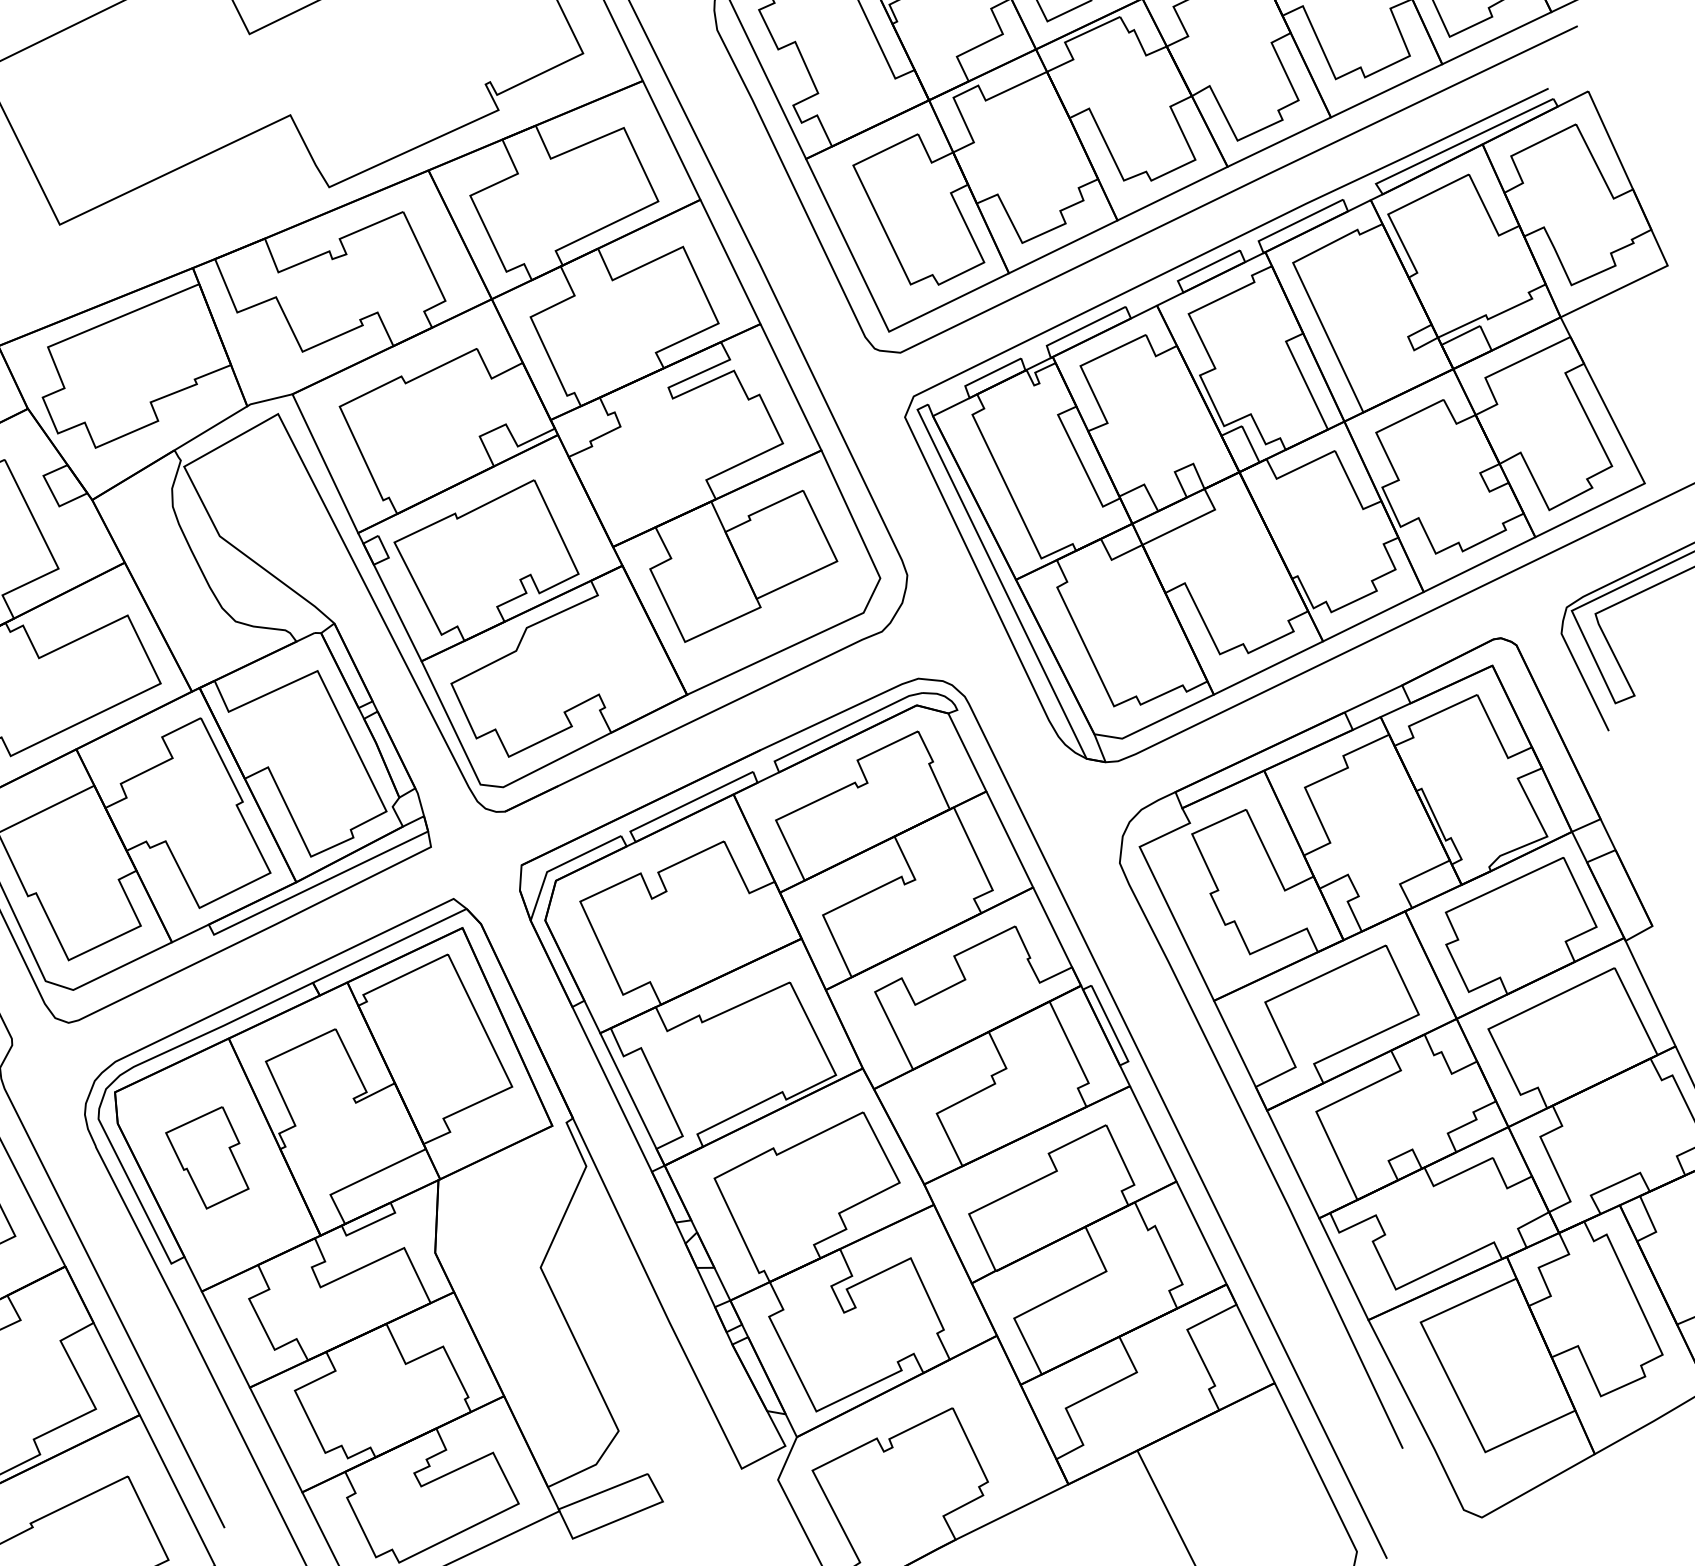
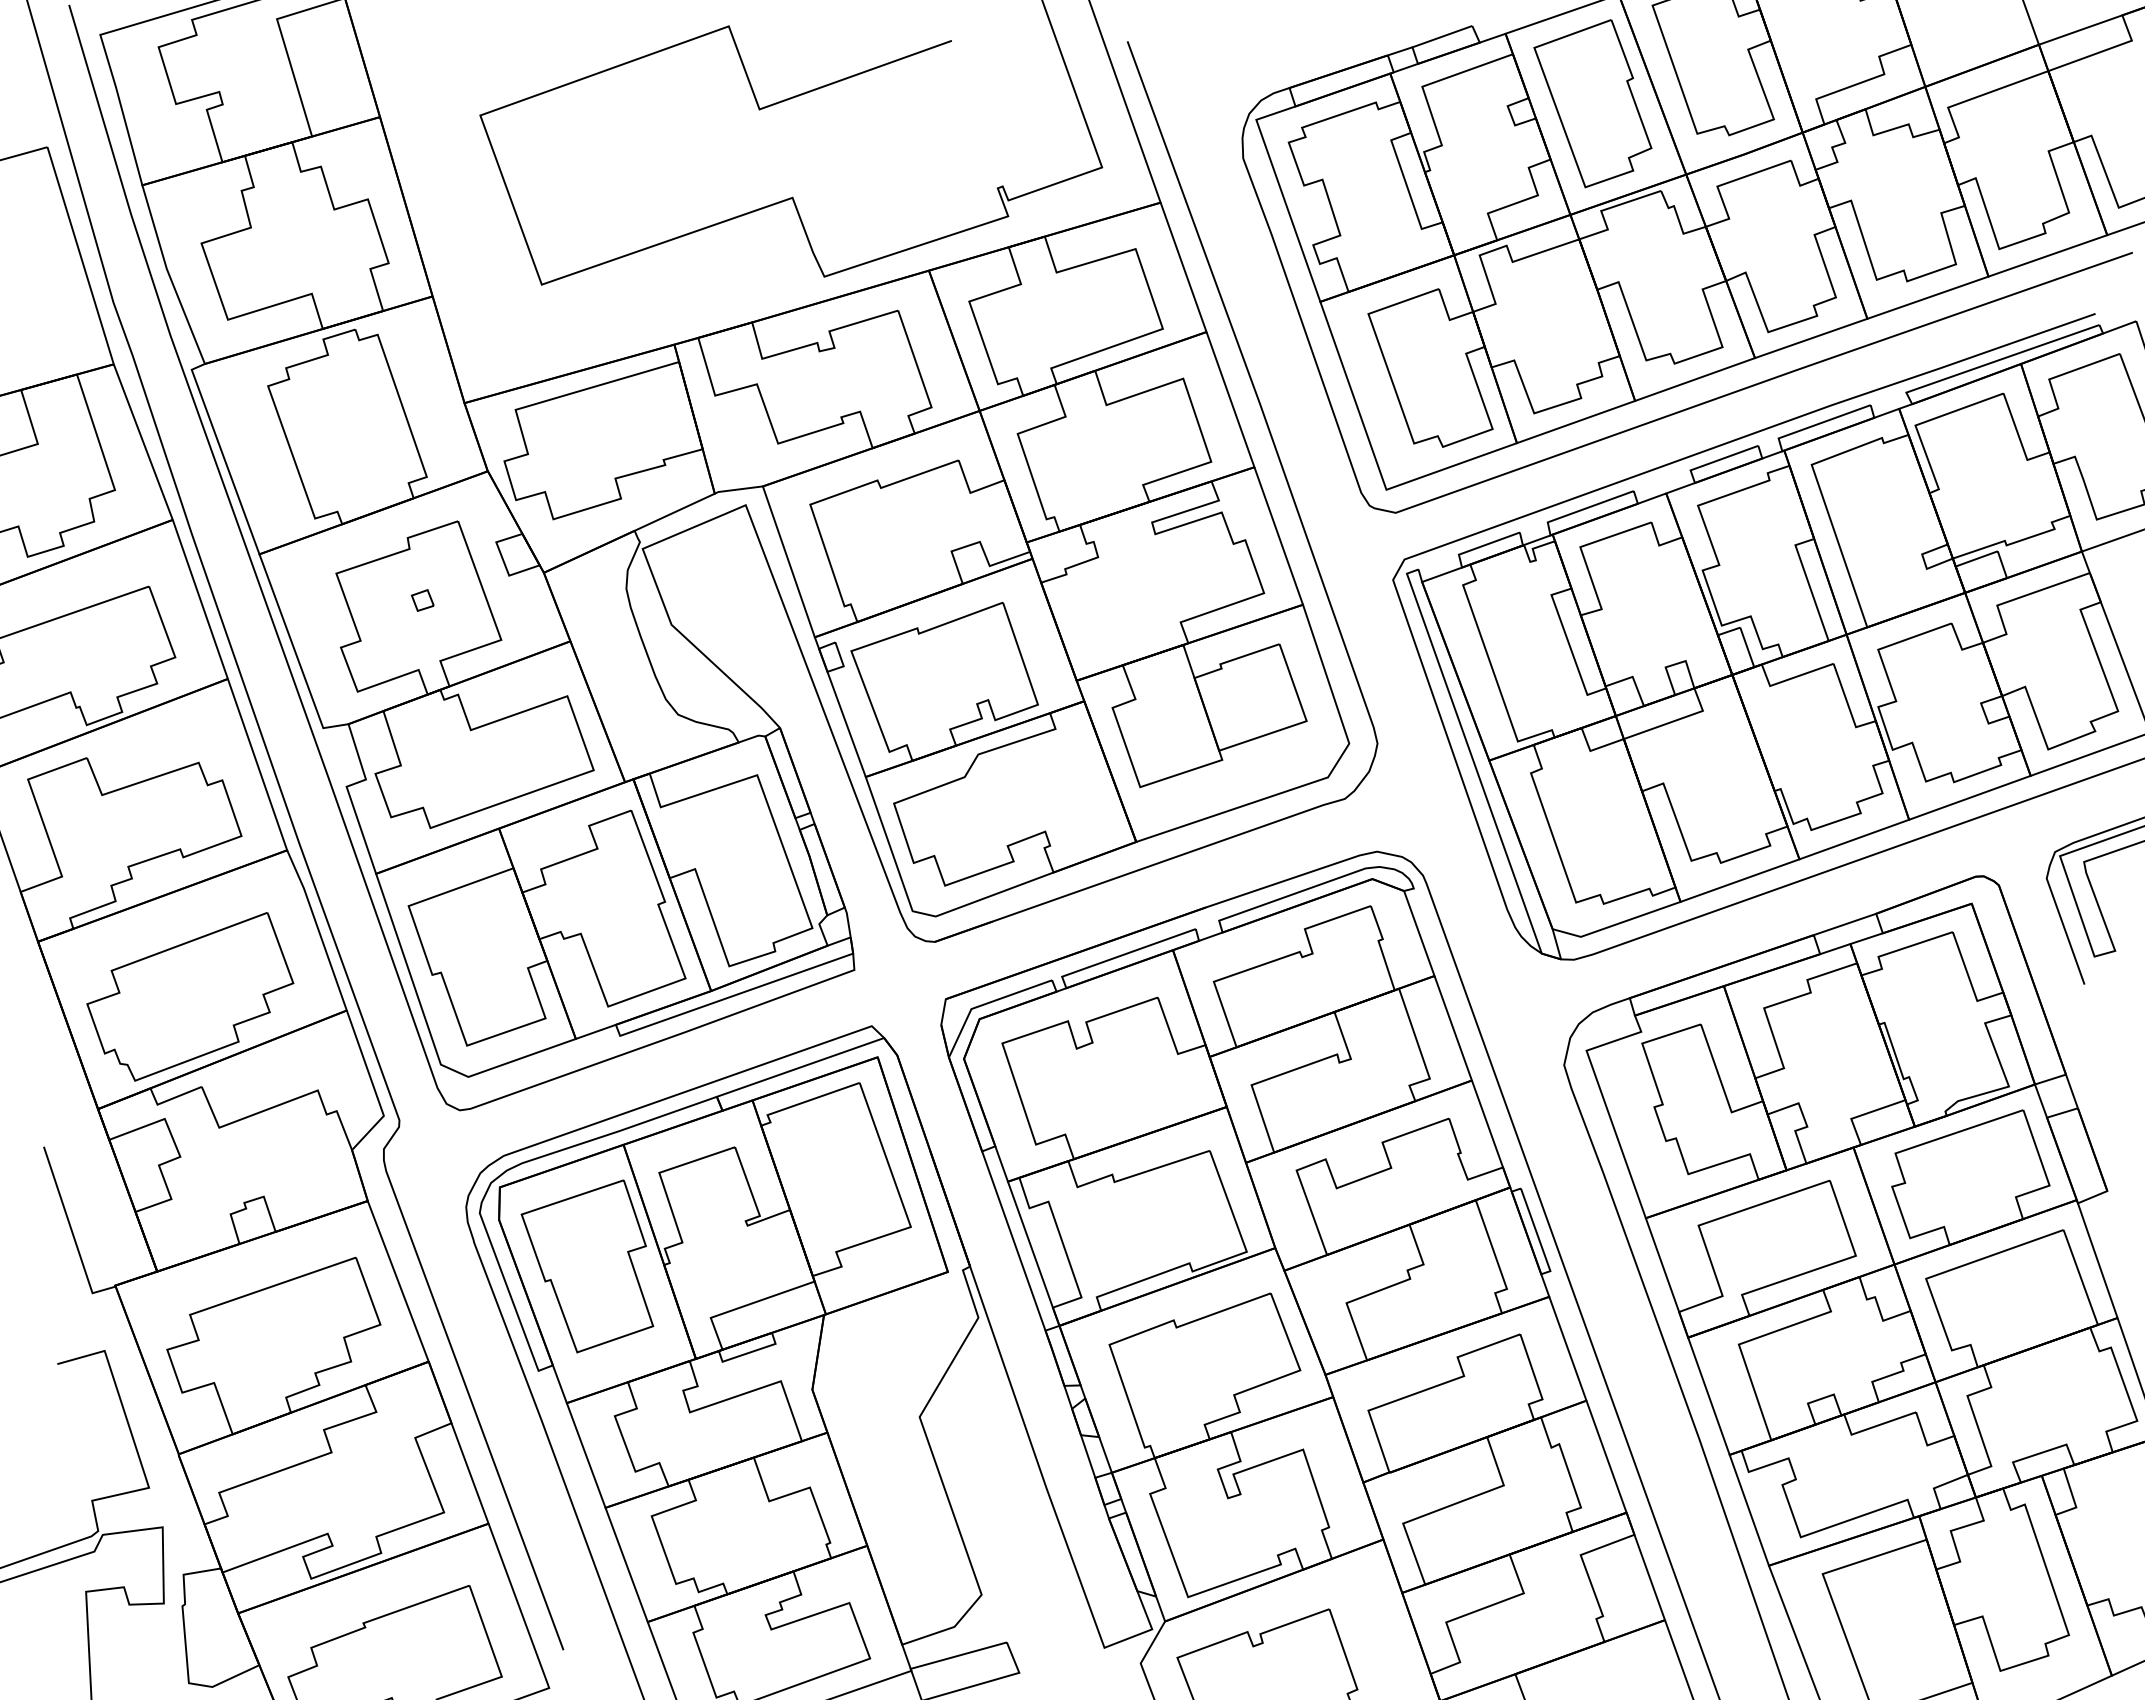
part: (207, 1158) -> (587, 1266), size x1.67

